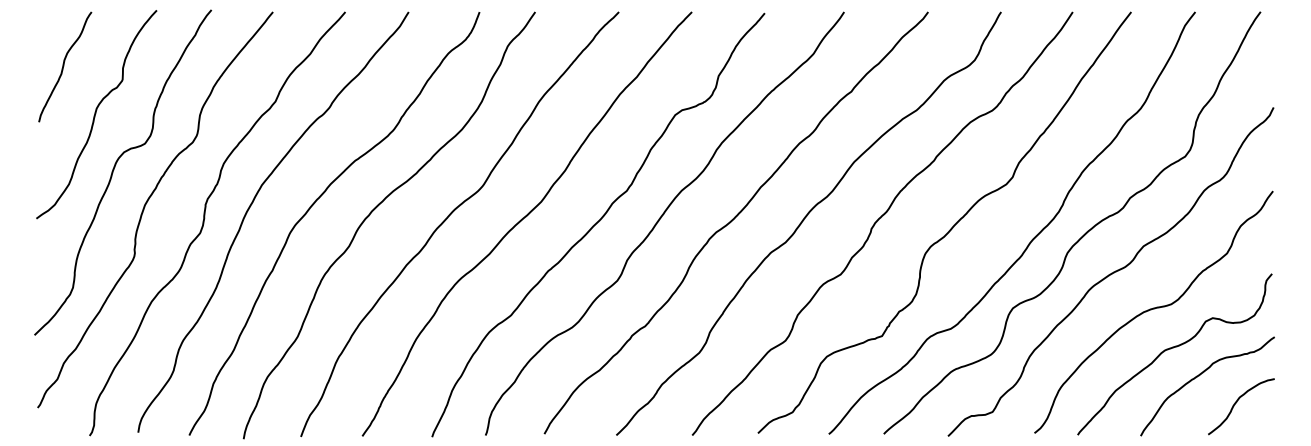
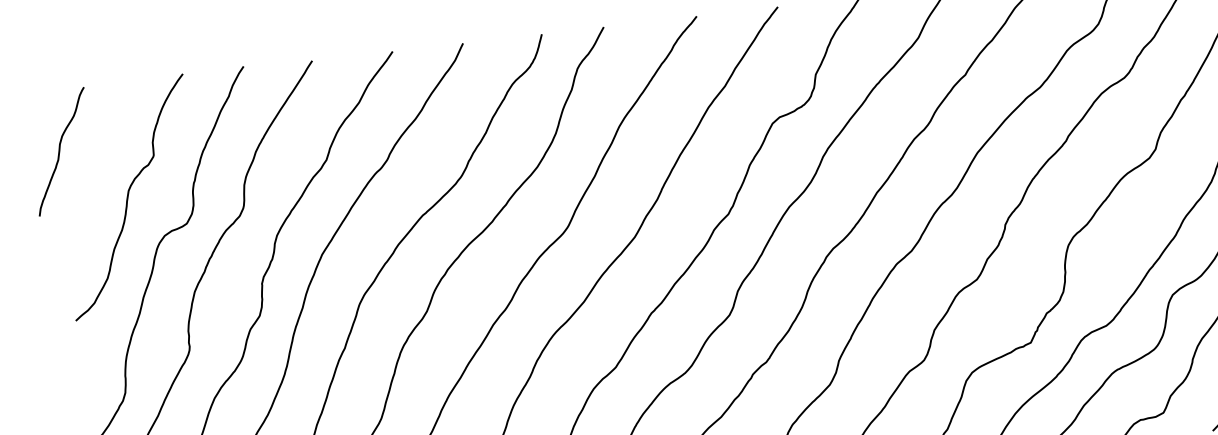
curve: (64, 66) -> (60, 151), moved

